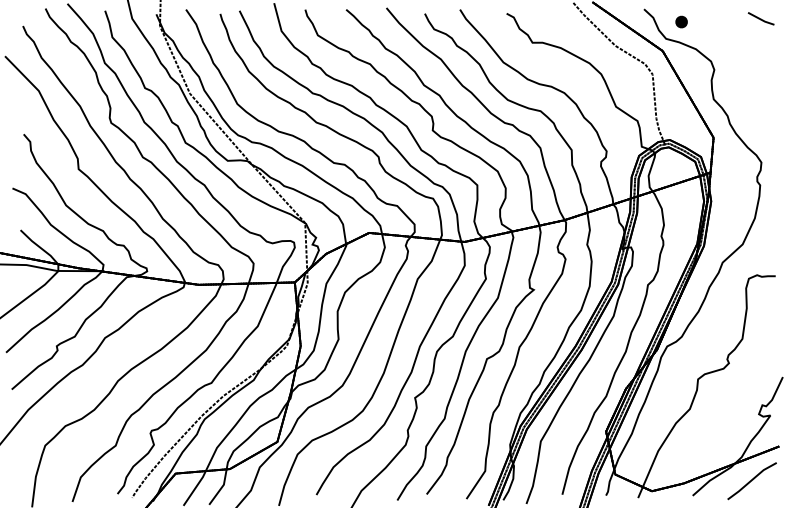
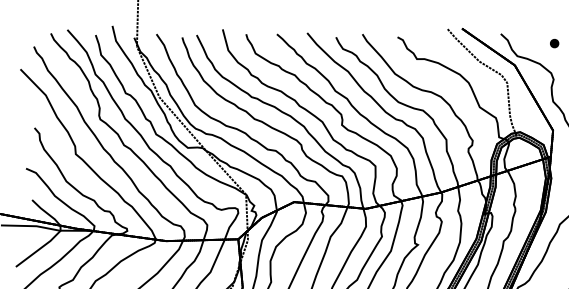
part: (681, 21) -> (554, 43), moved

